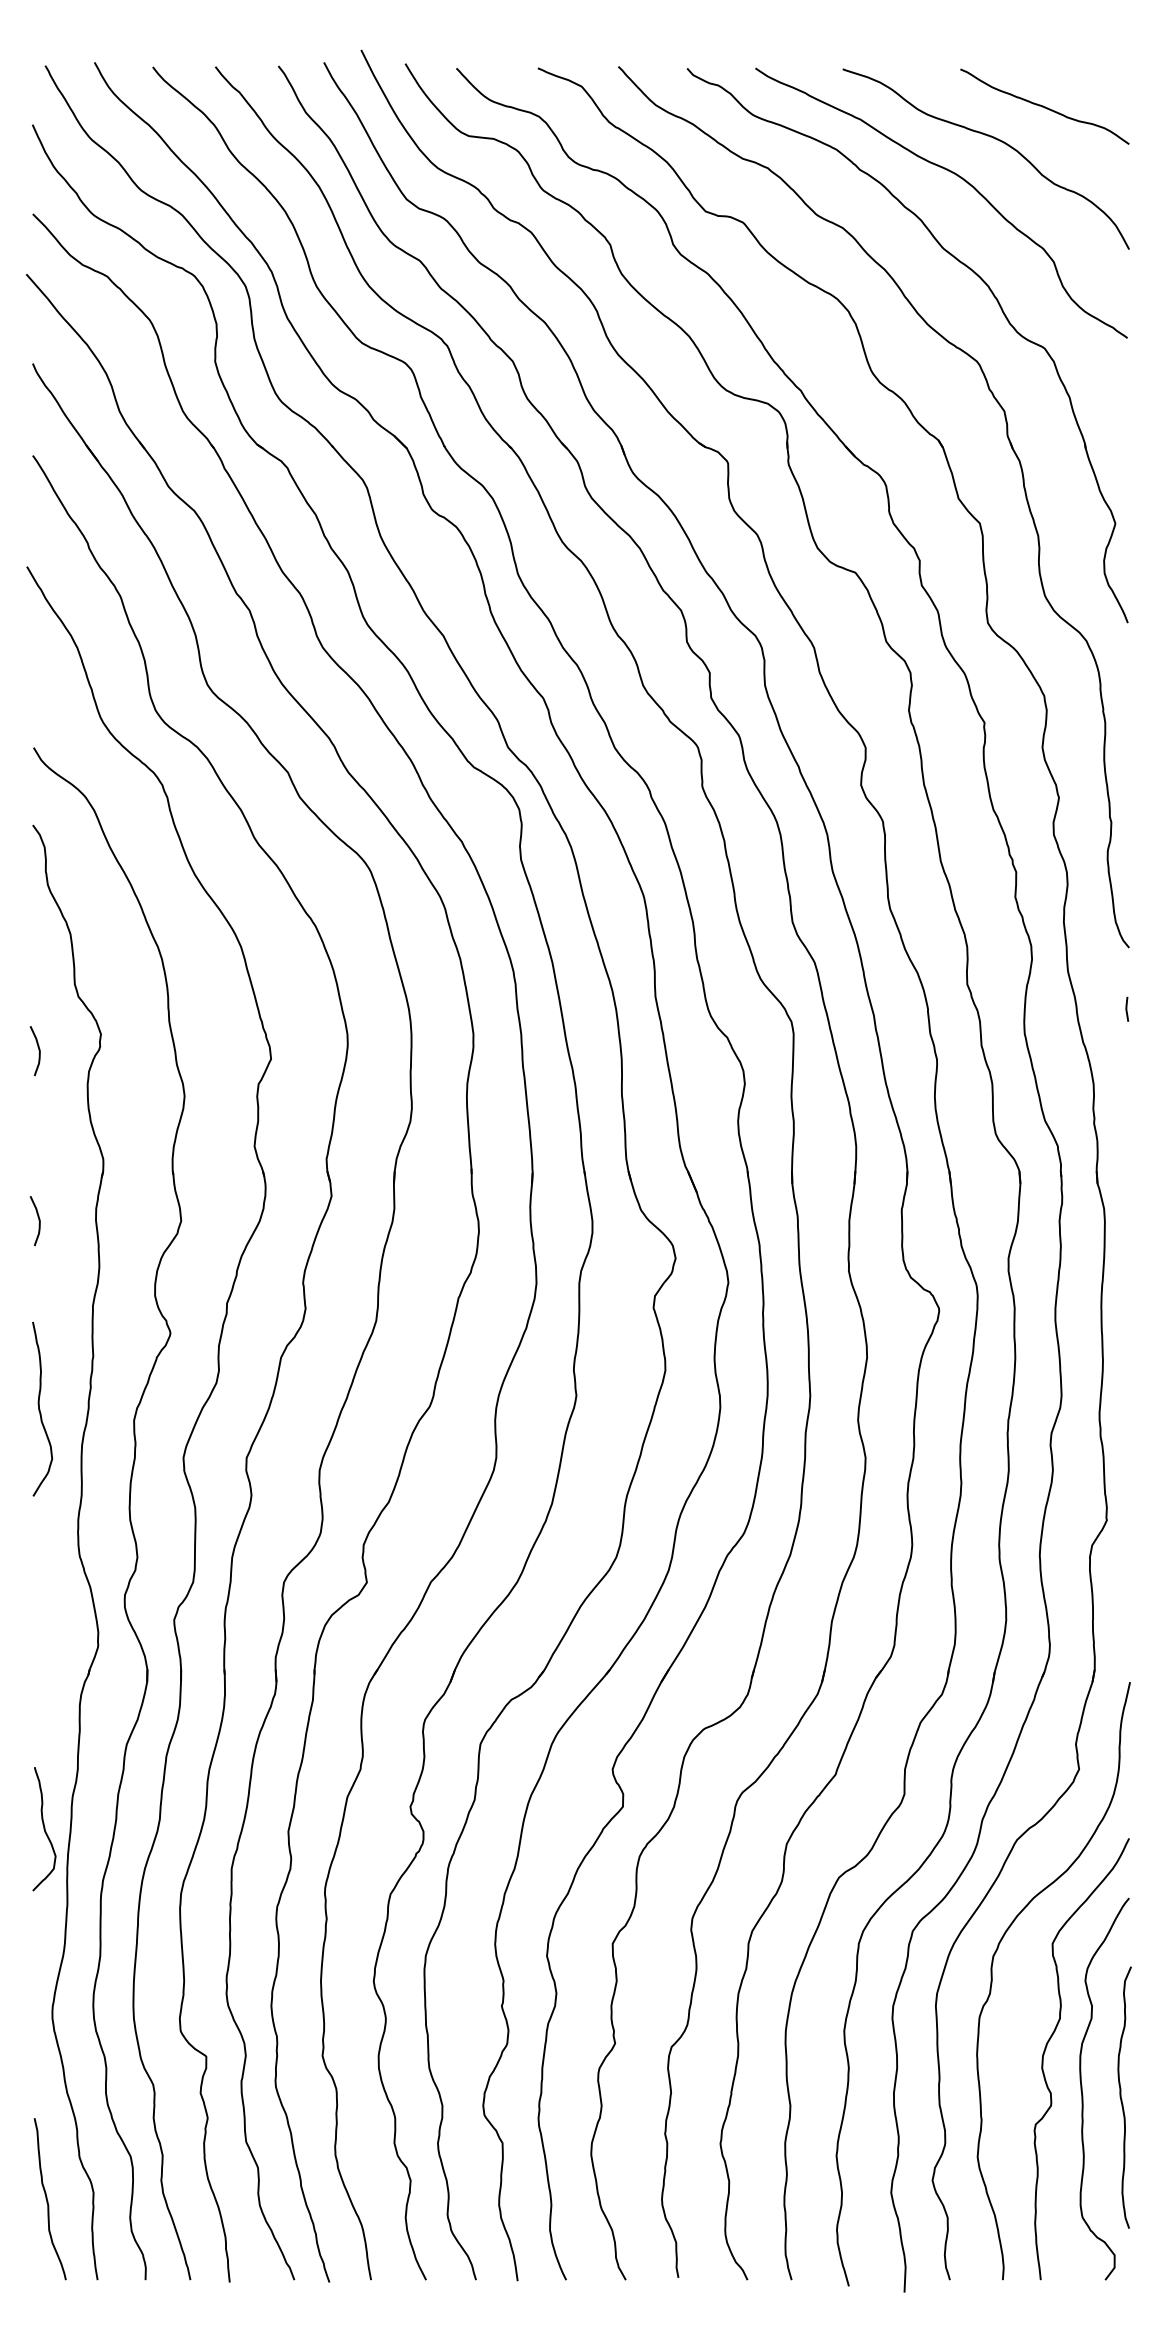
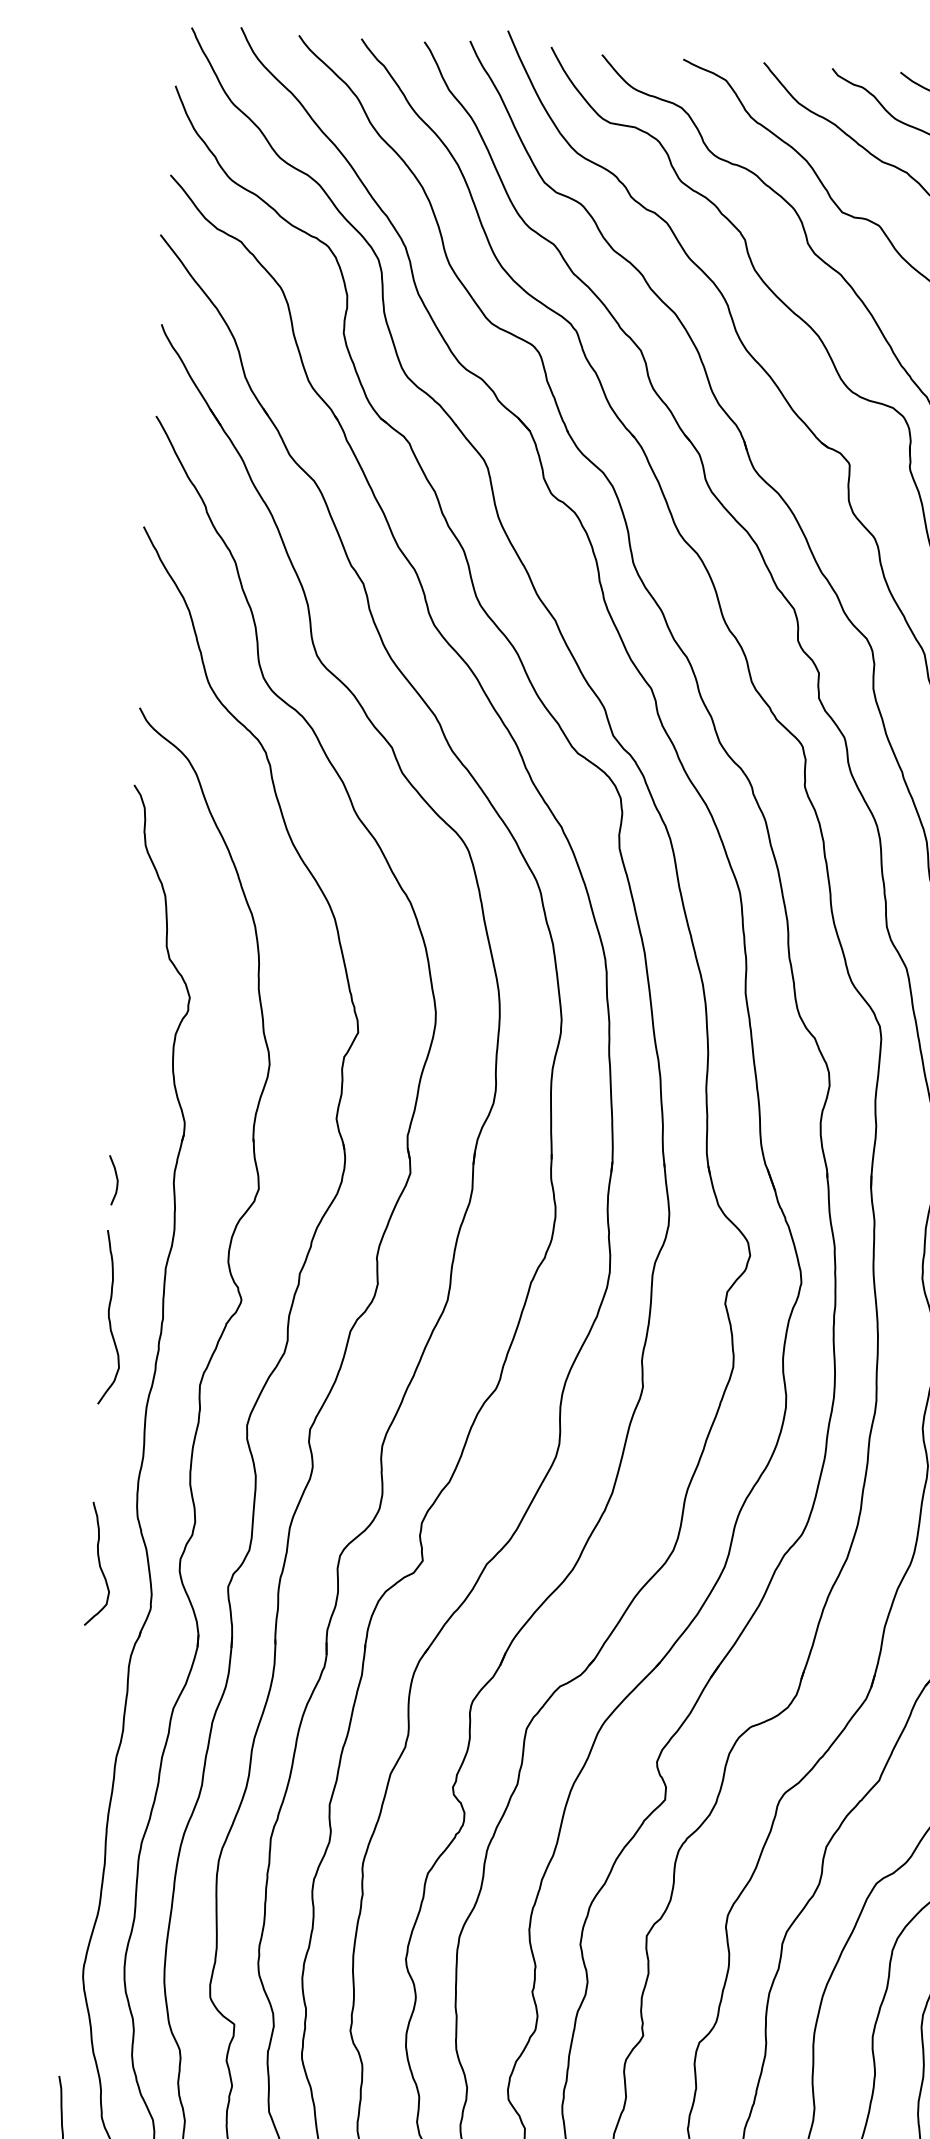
curve: (38, 1050) -> (126, 1010), removed
curve: (40, 1409) -> (110, 1317), moved
curve: (44, 1829) -> (99, 1564), moved

